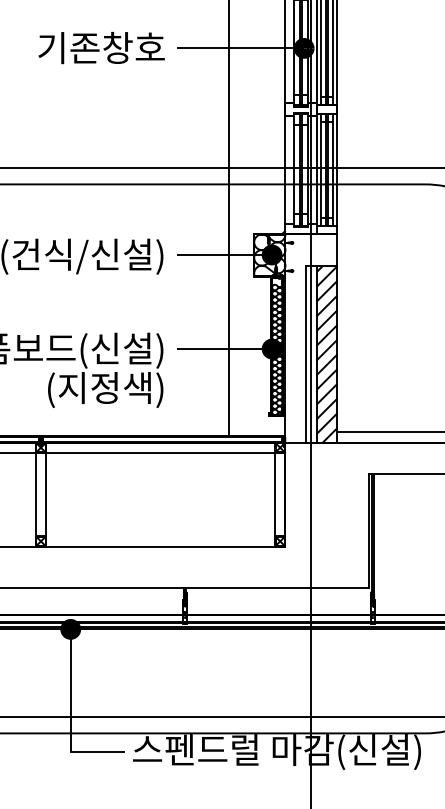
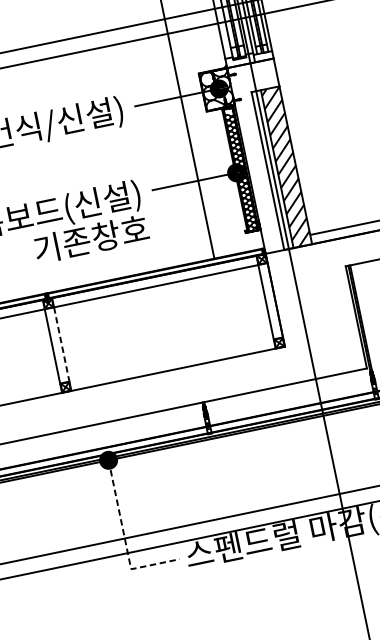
text: (101, 389) -> (91, 240), (지정색) -> 기존창호
line: (46, 494) -> (62, 344), solid -> dashed
line: (70, 718) -> (124, 539), solid -> dashed

